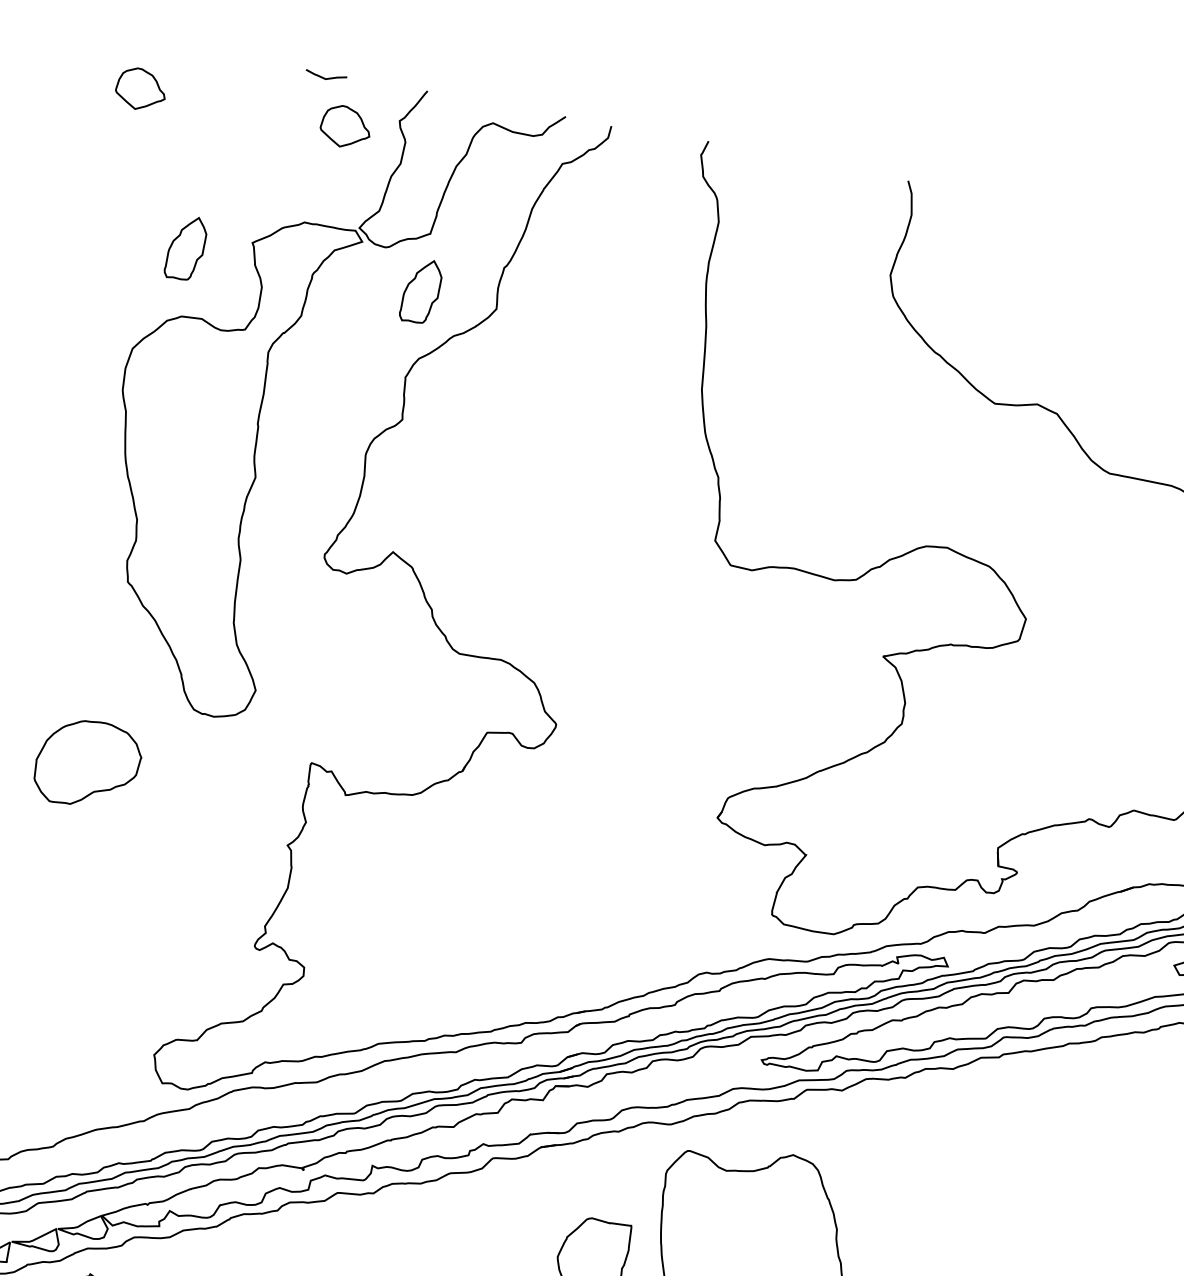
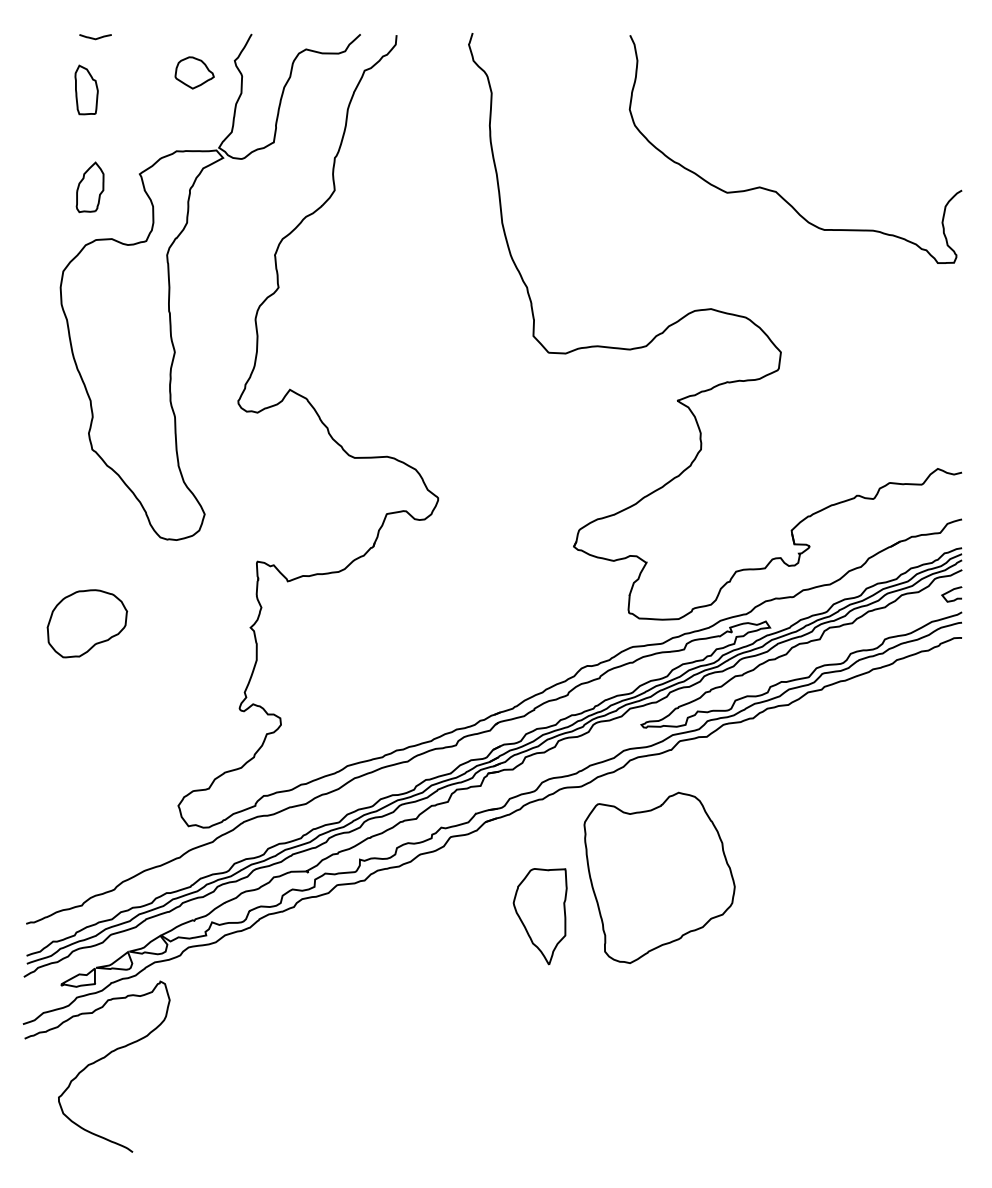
curve: (325, 78) -> (95, 38), moved
part: (141, 88) -> (33, 72), removed
part: (204, 122) -> (86, 89), added
part: (420, 291) -> (274, 187), removed
part: (88, 763) -> (87, 623), moved

